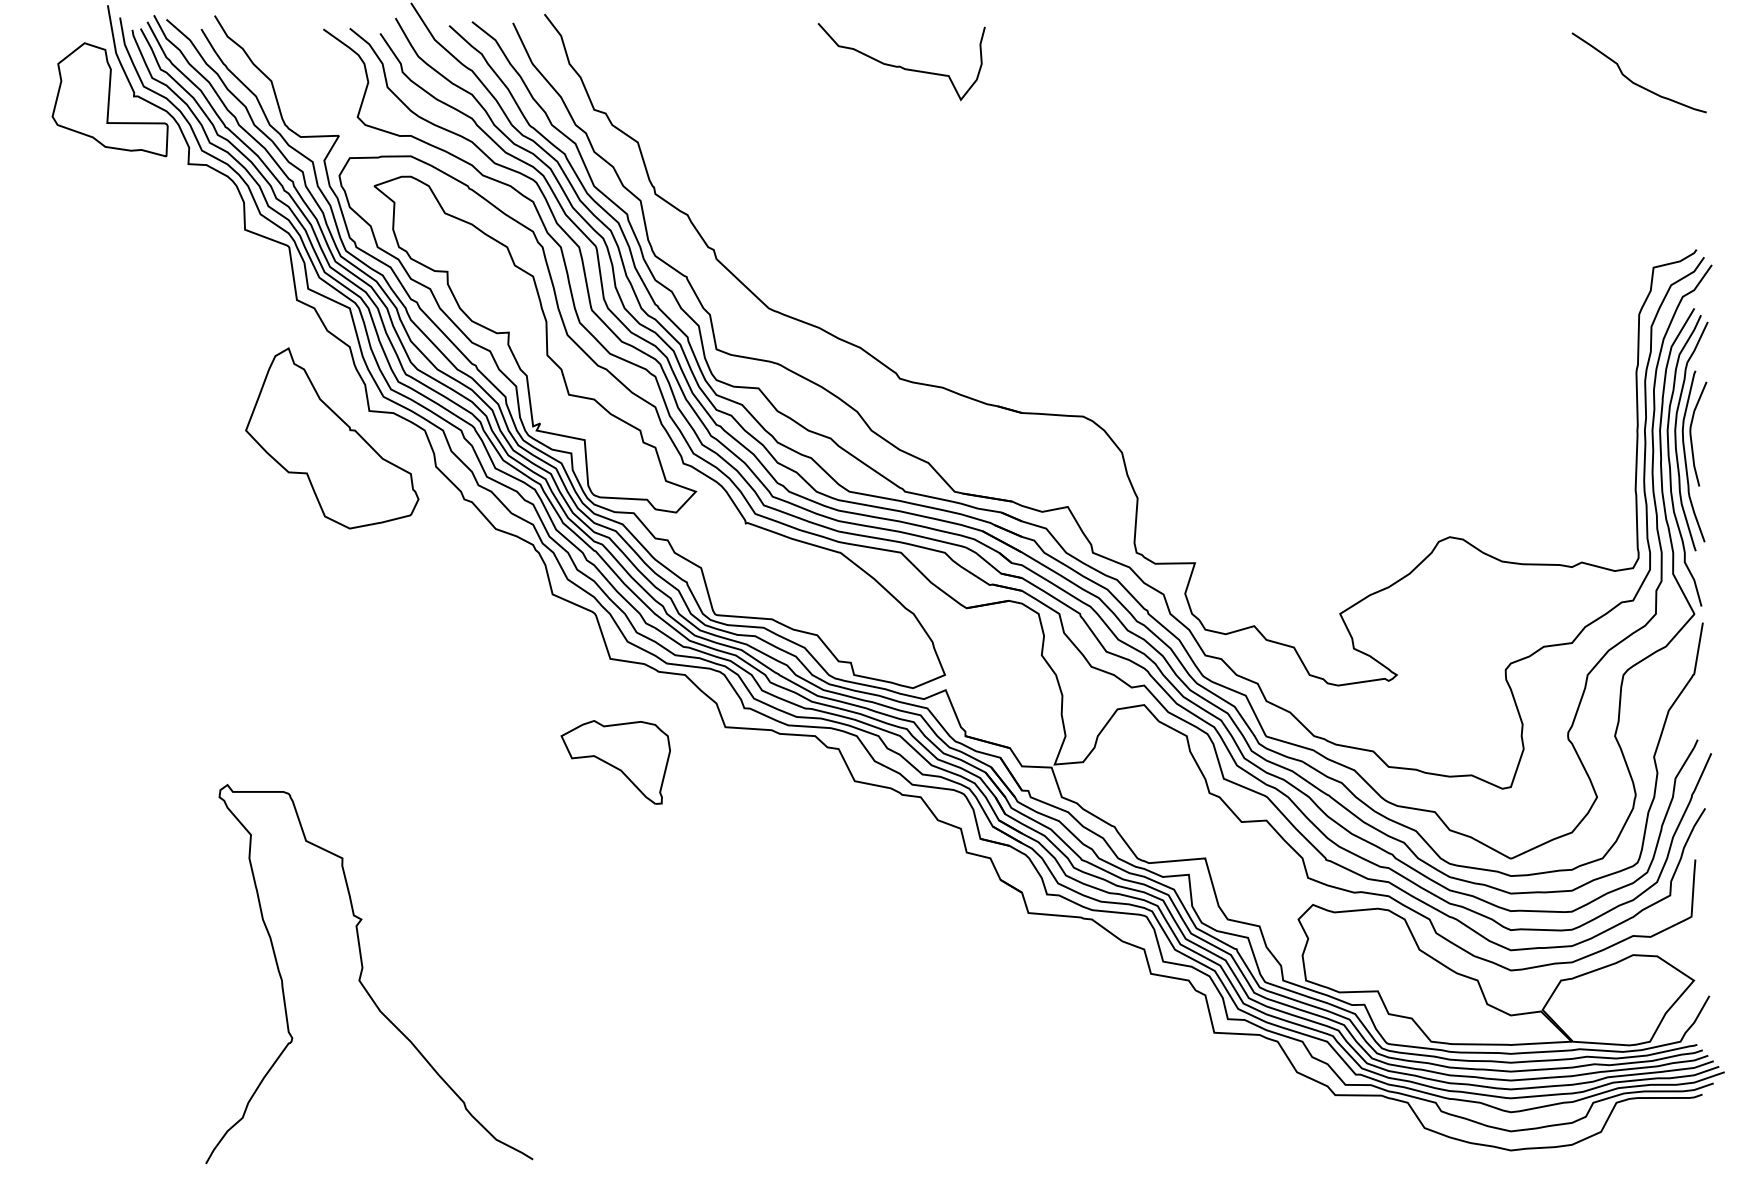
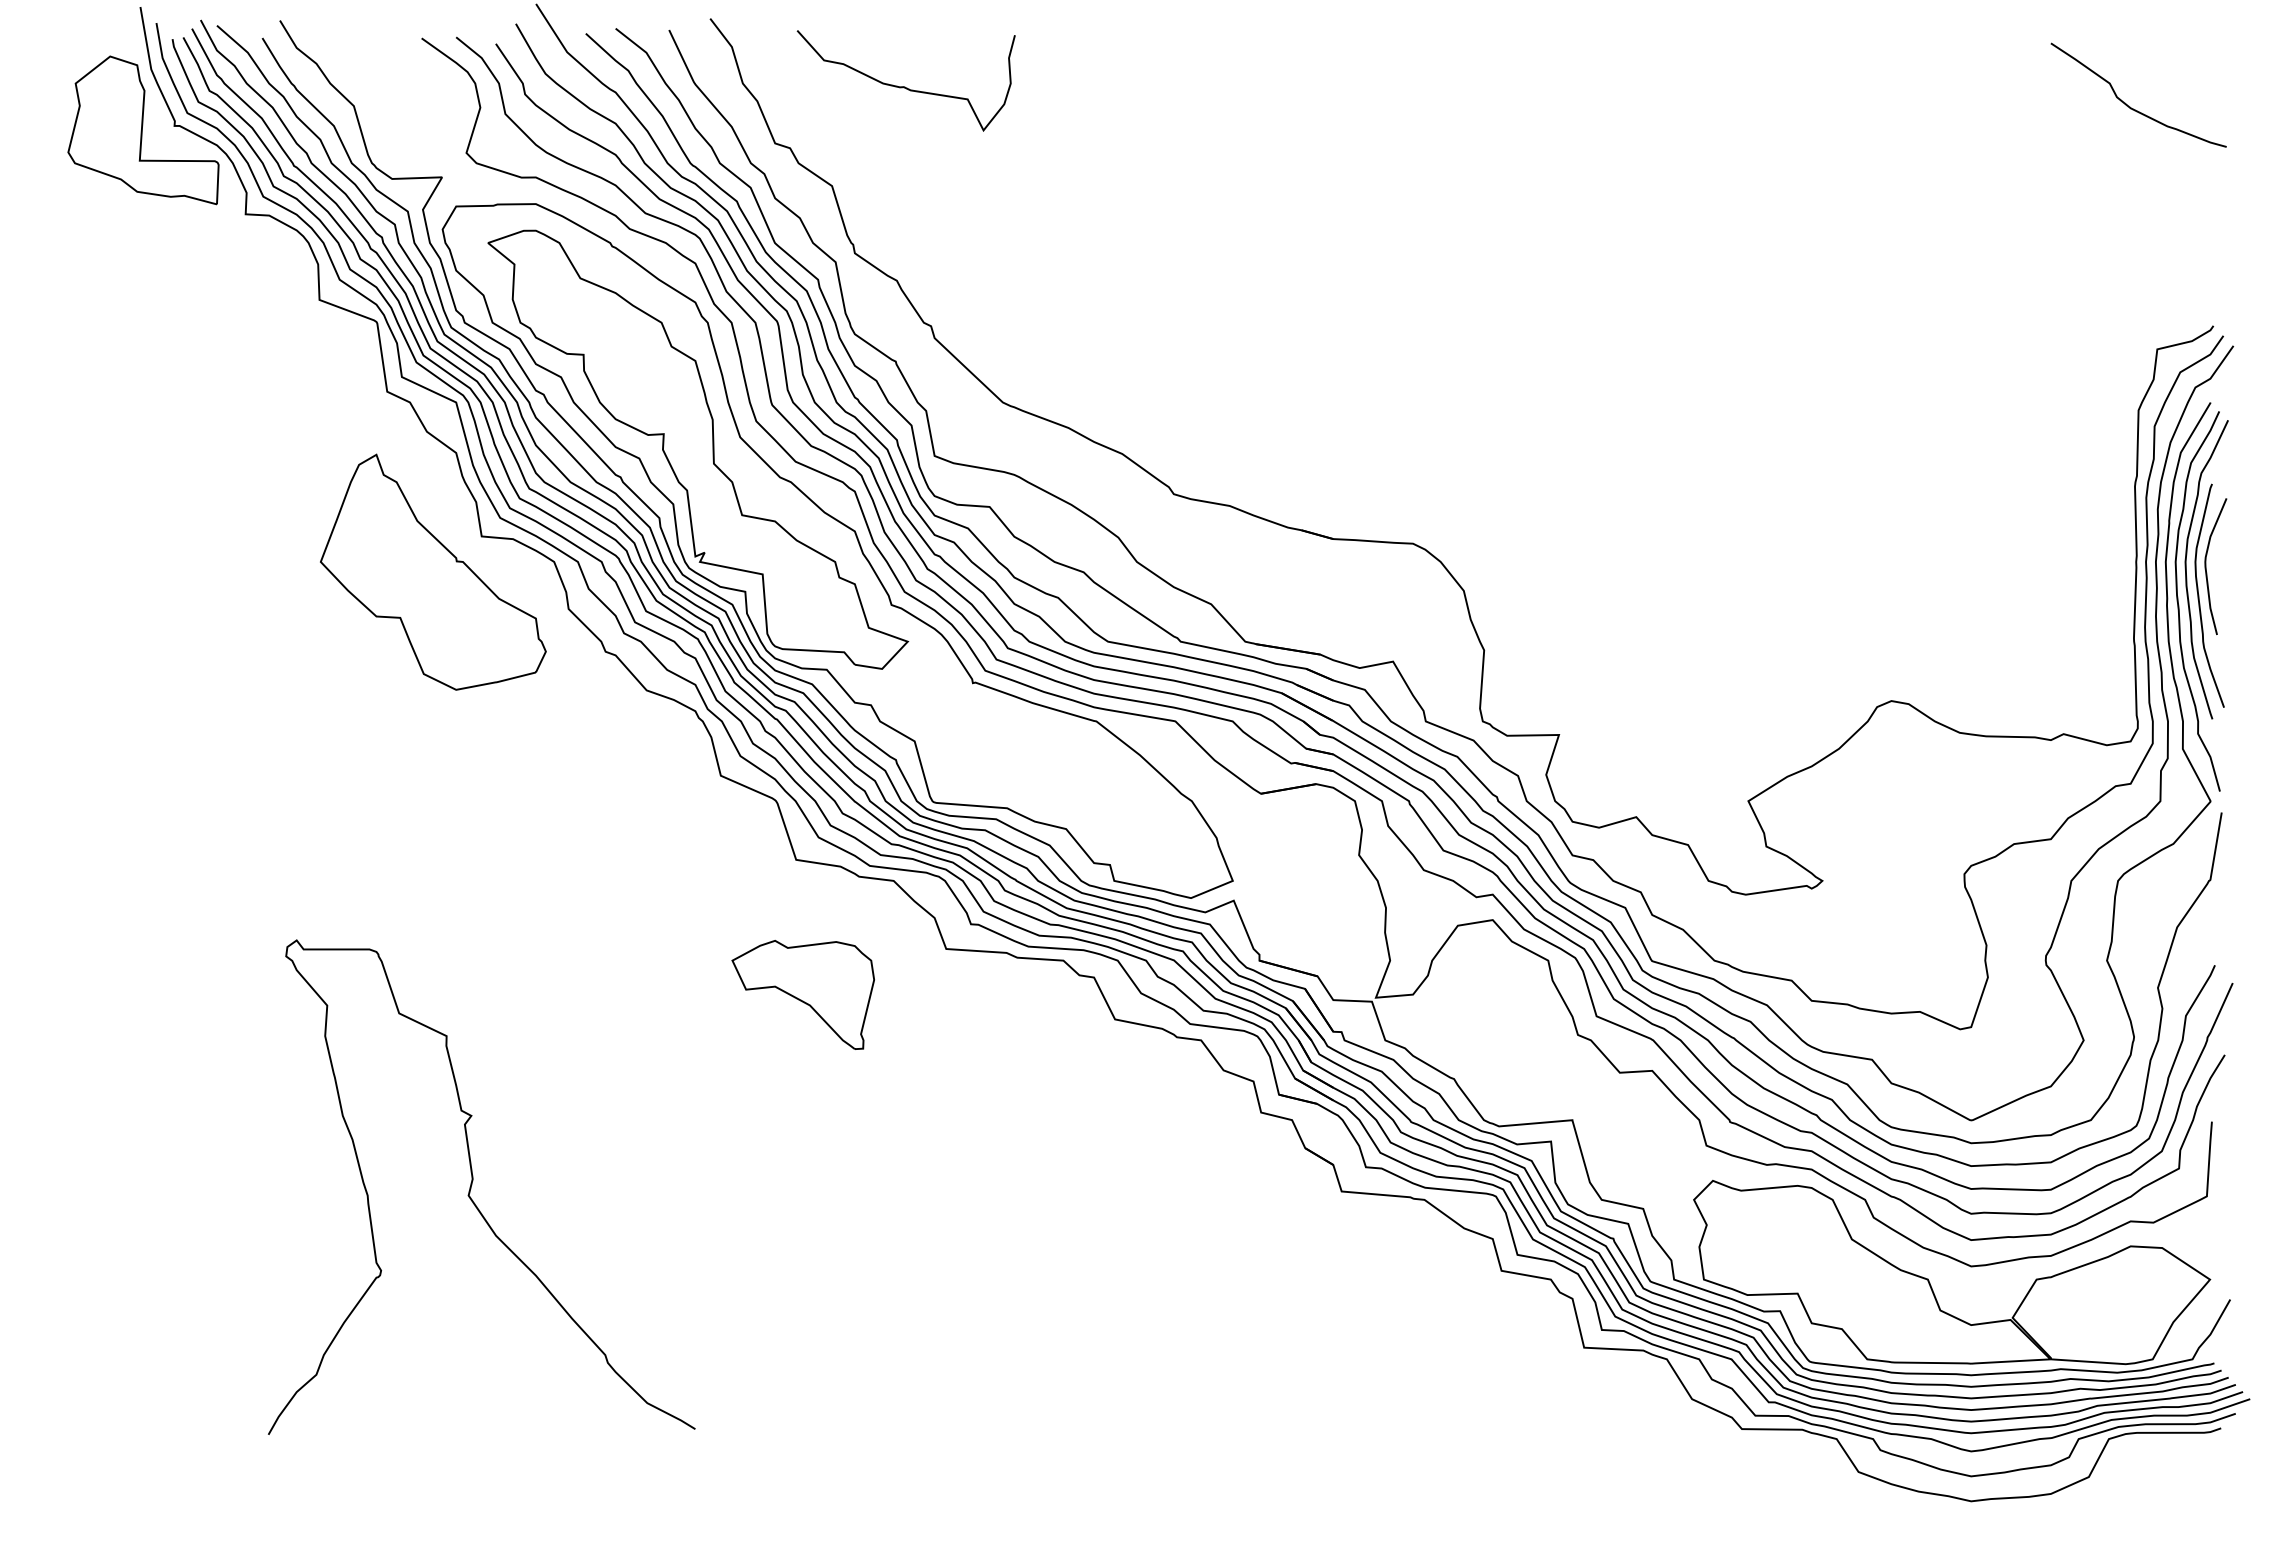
curve: (901, 66) -> (905, 86), moved
curve: (362, 972) -> (472, 1185), moved

